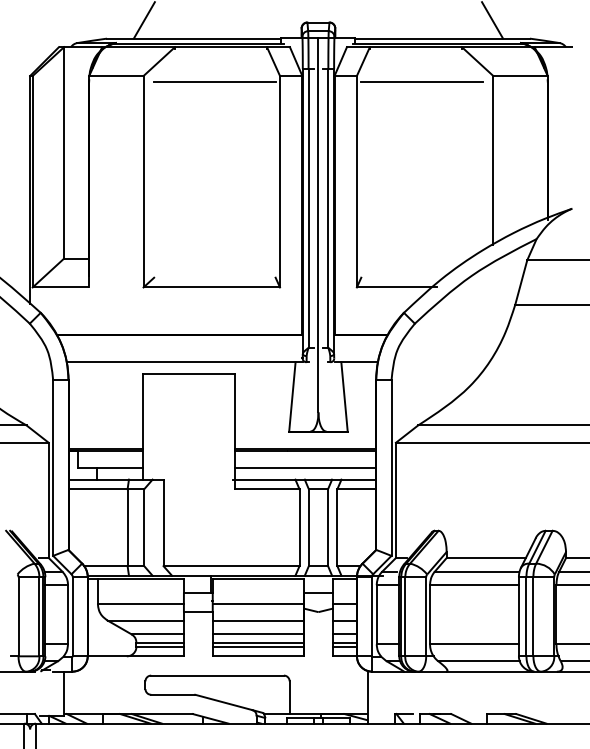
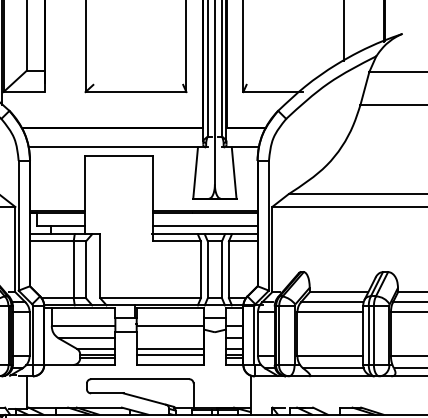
line: (258, 620) -> (170, 338), removed
line: (258, 646) -> (170, 357), removed

